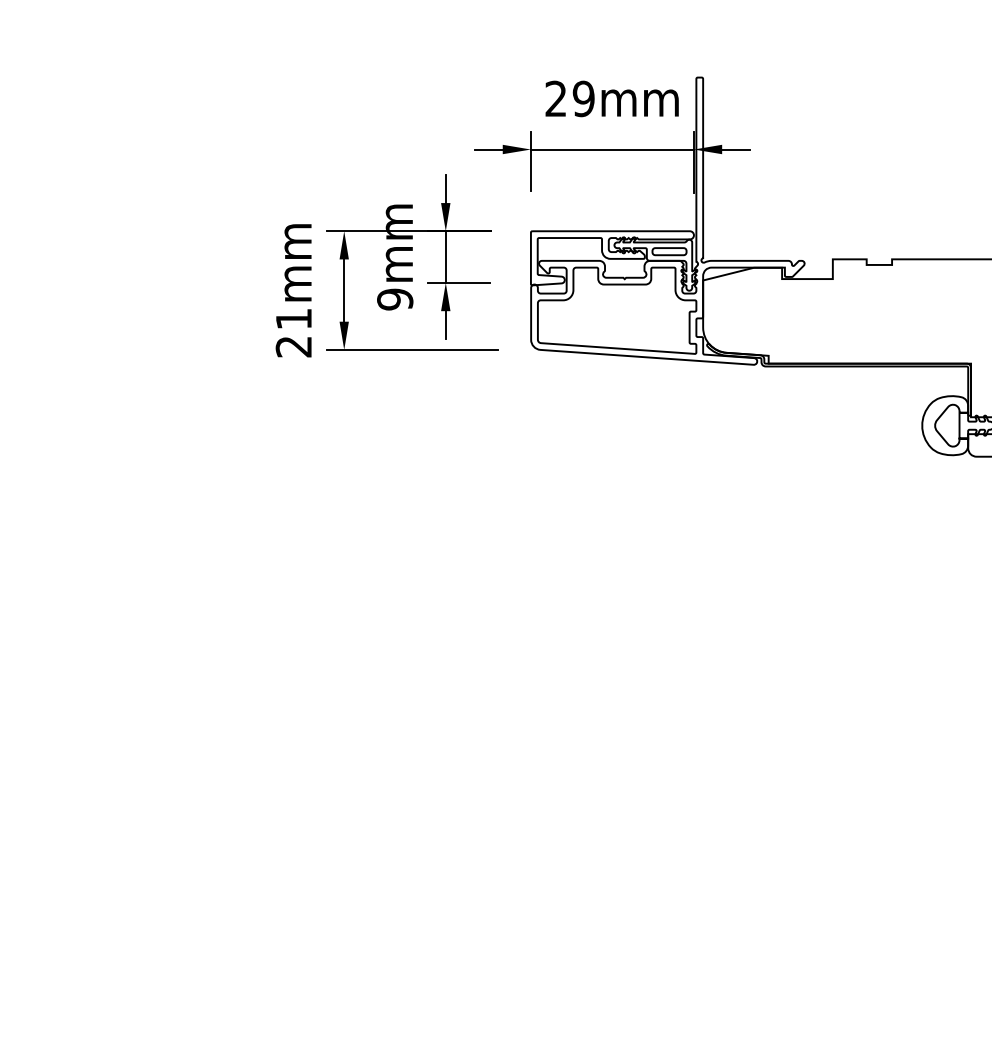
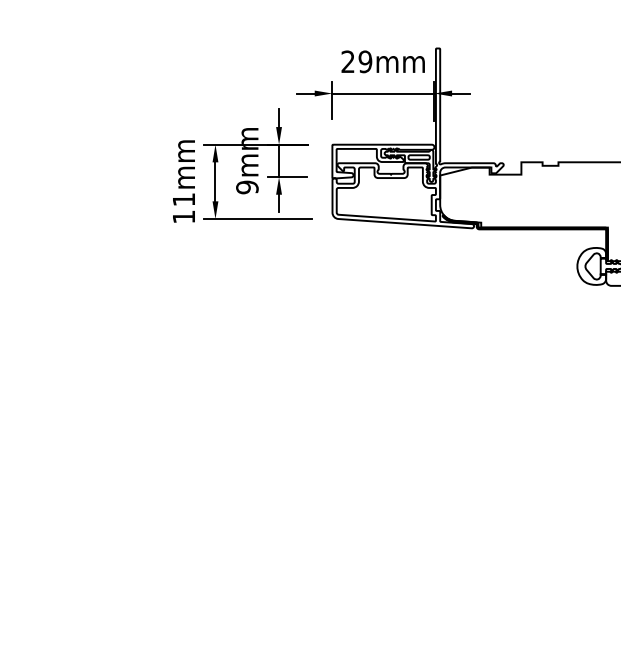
text: (293, 345) -> (183, 216), 21mm -> 11mm

